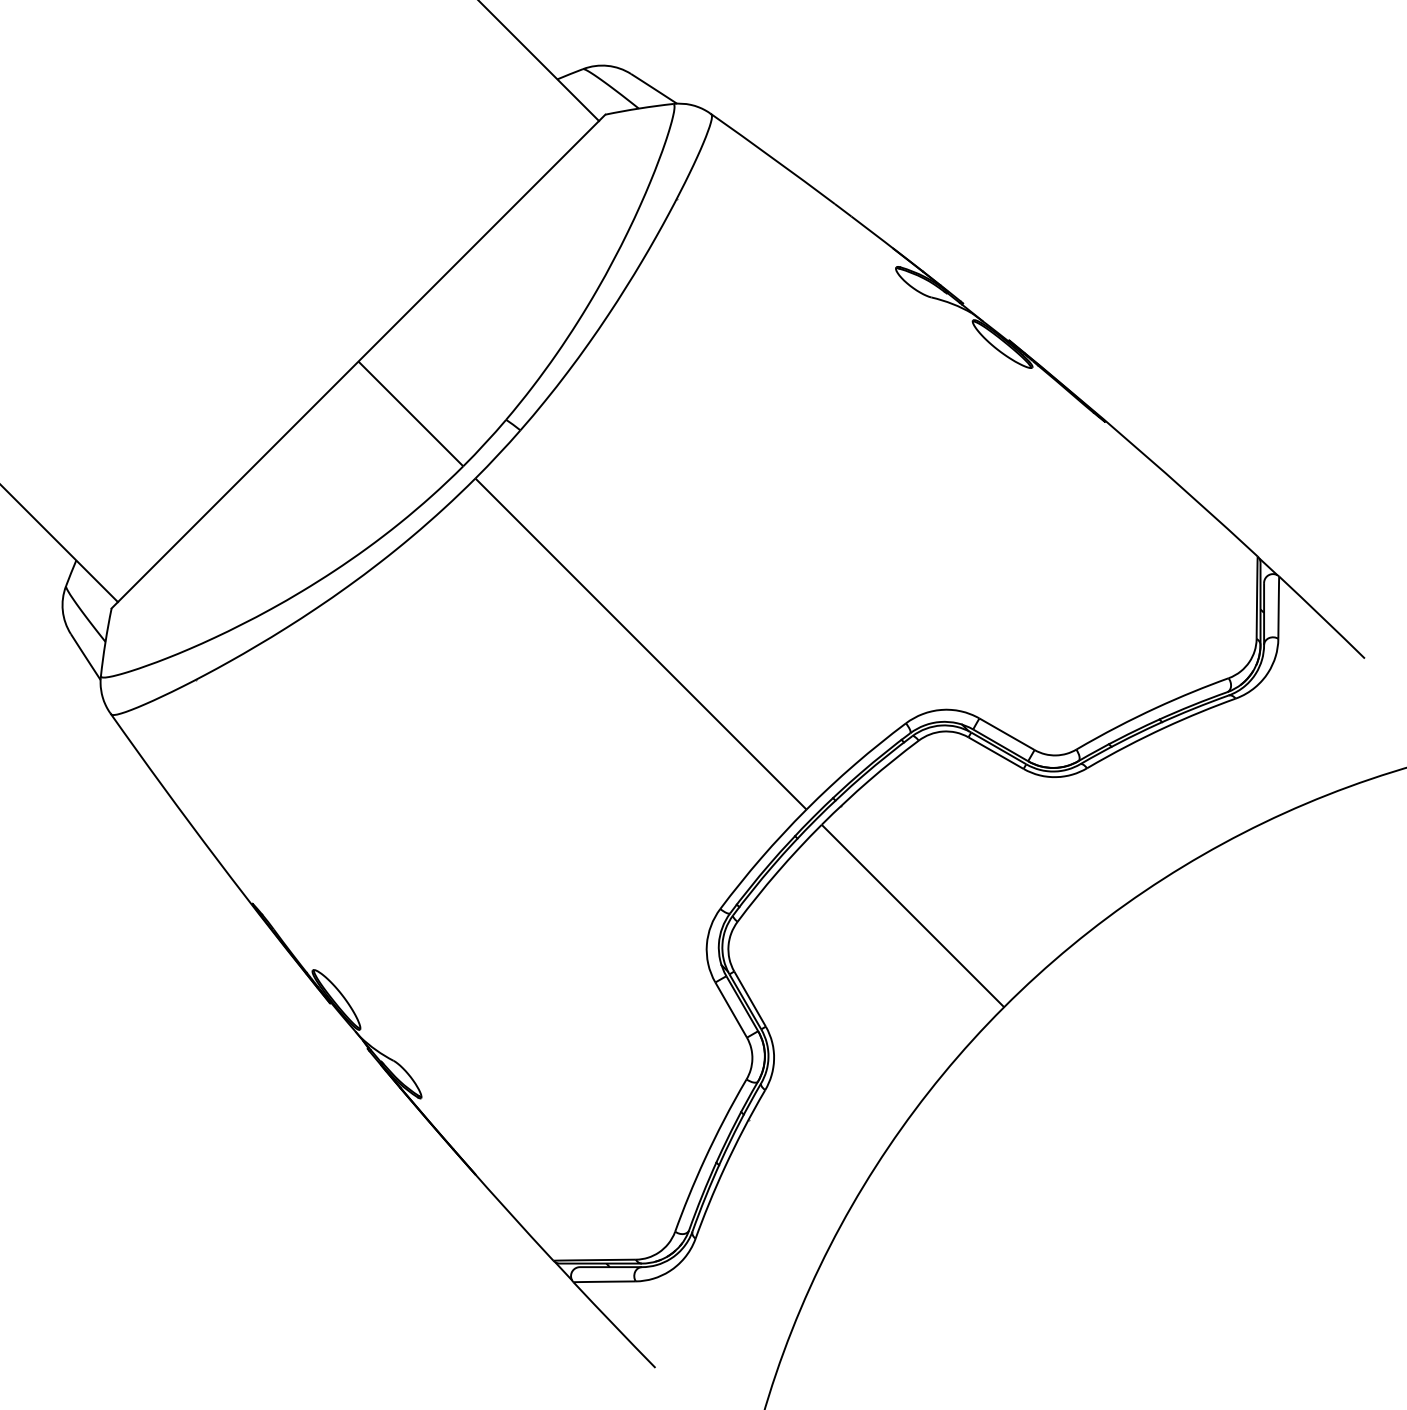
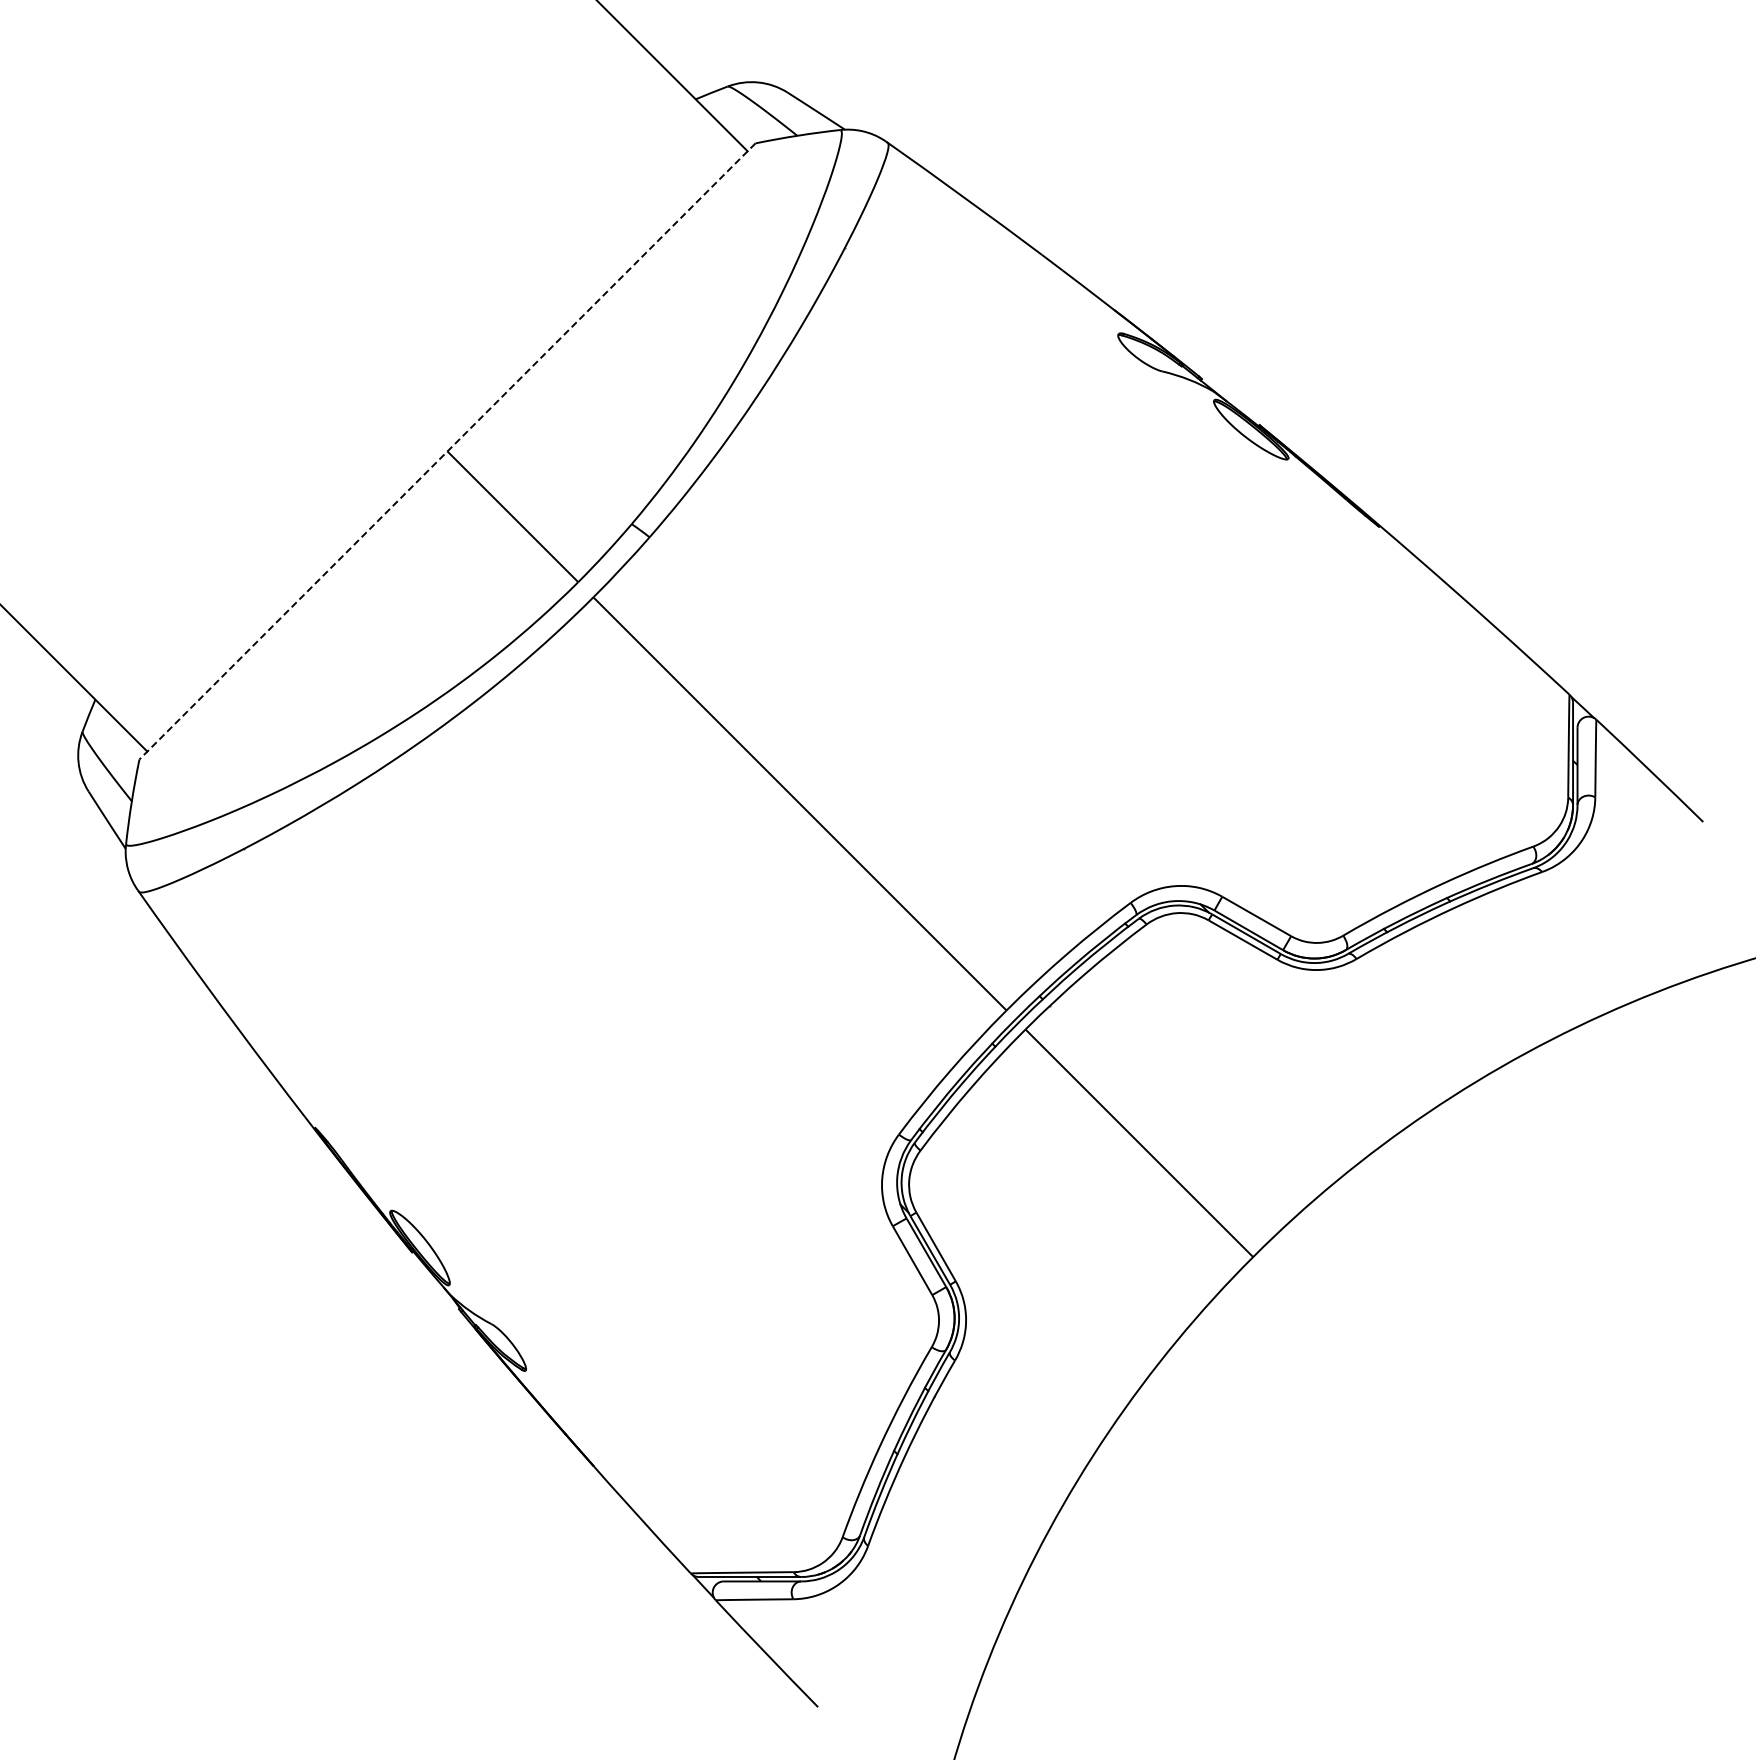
line: (358, 361) -> (447, 451), solid -> dashed

